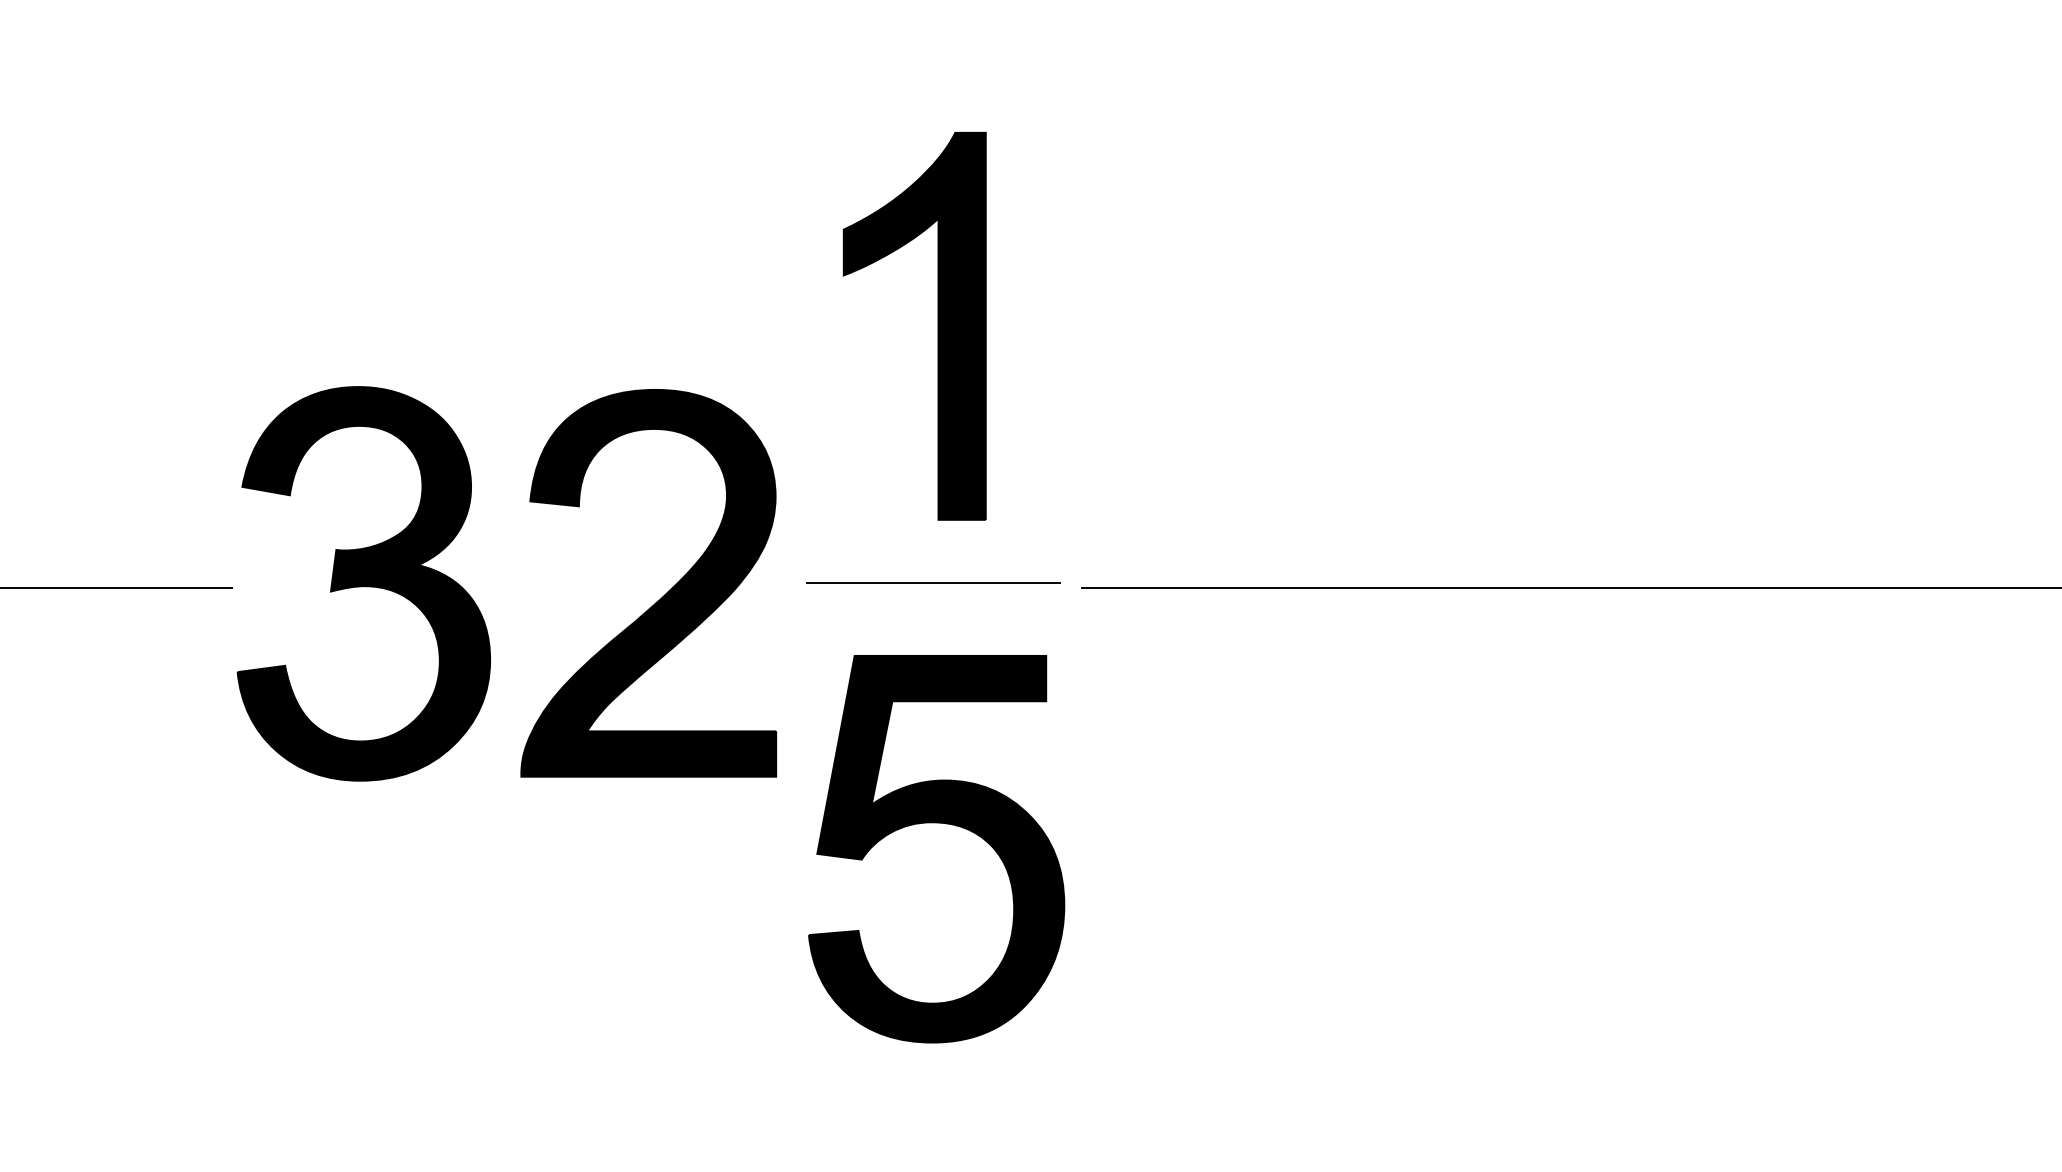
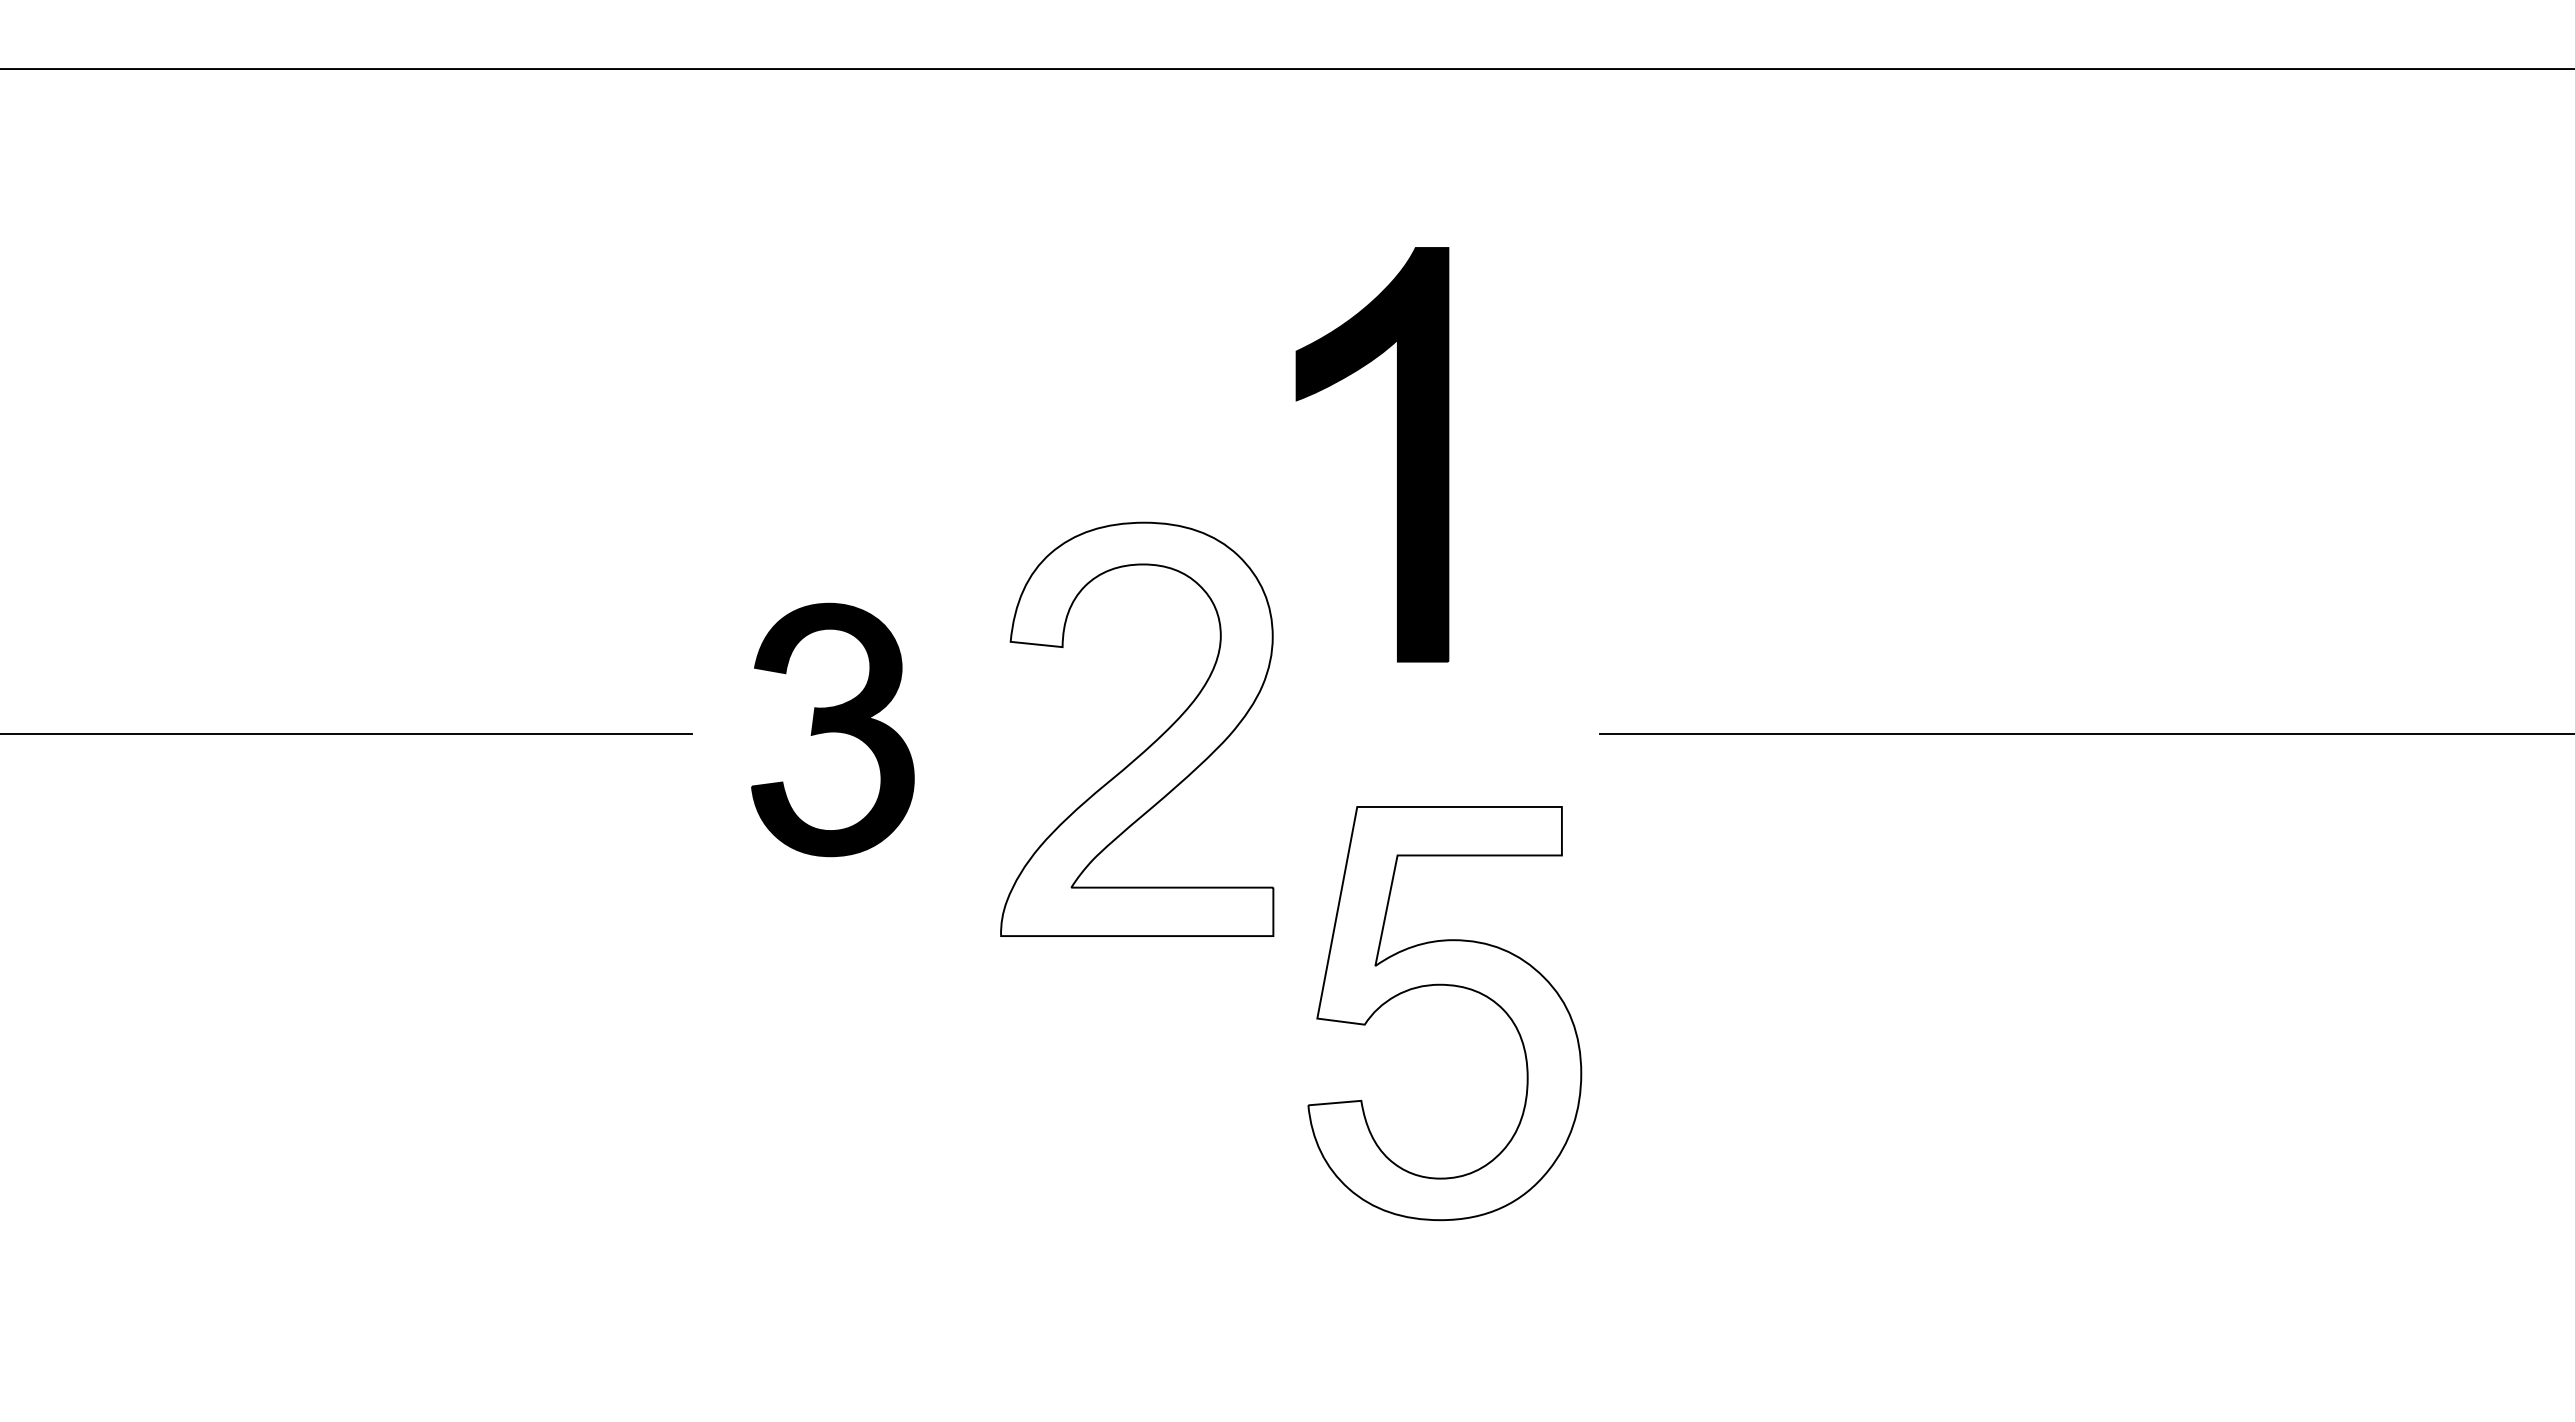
part: (938, 326) -> (1397, 454), moved
part: (363, 583) -> (832, 729), size x0.6
fill: (649, 583) -> (1137, 729), removed
line: (933, 583) -> (1441, 729), removed
fill: (936, 849) -> (1444, 1013), removed

